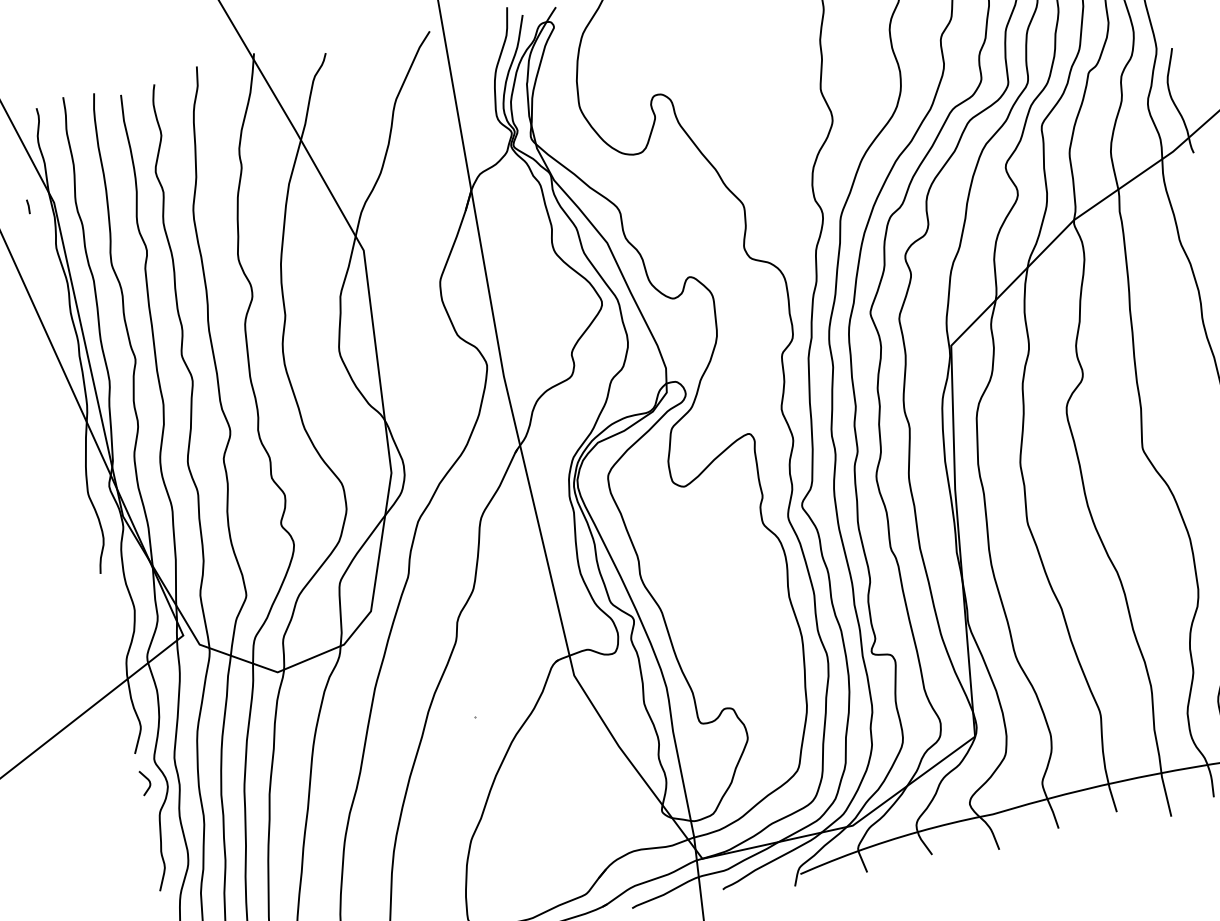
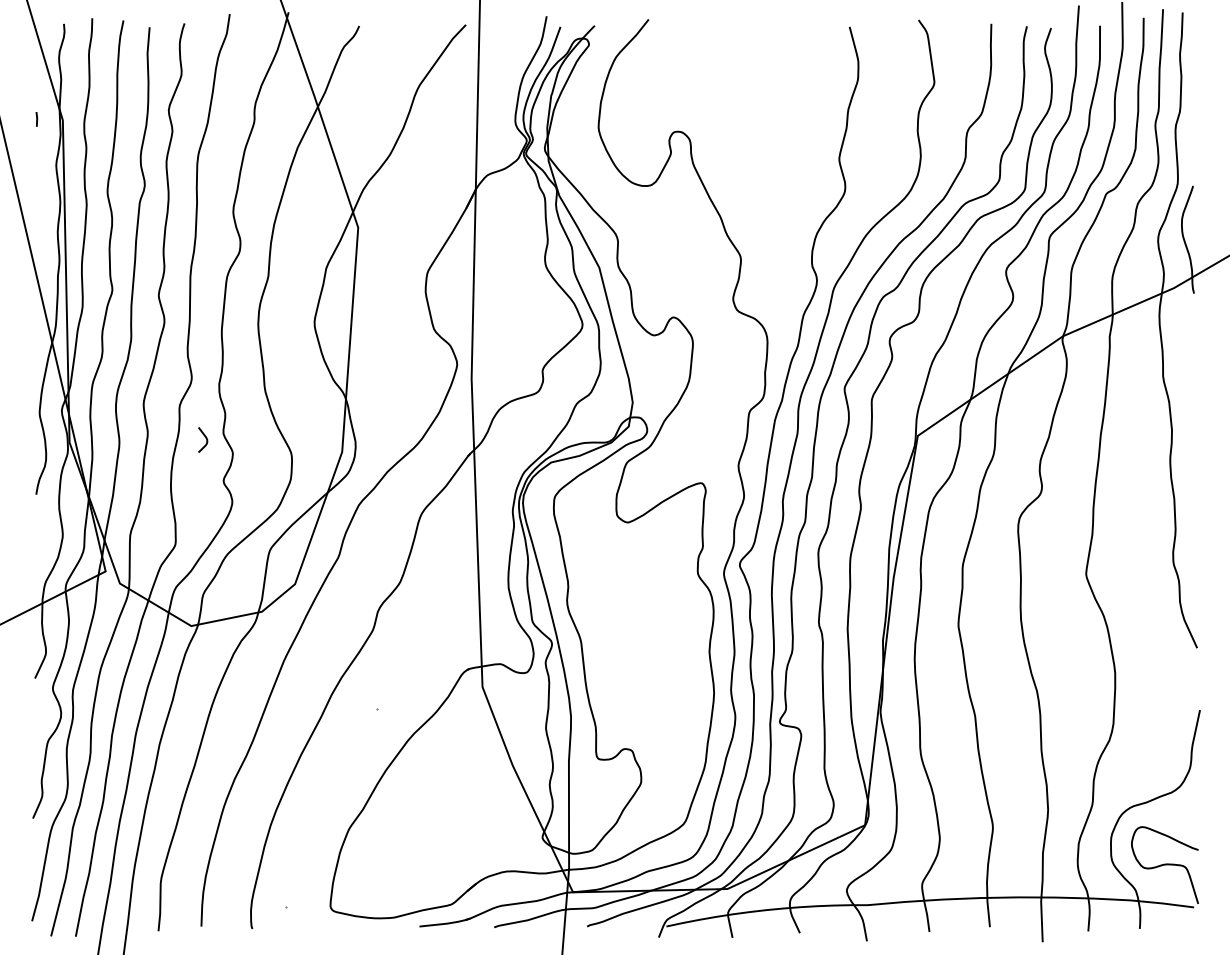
curve: (147, 780) -> (205, 438), moved

